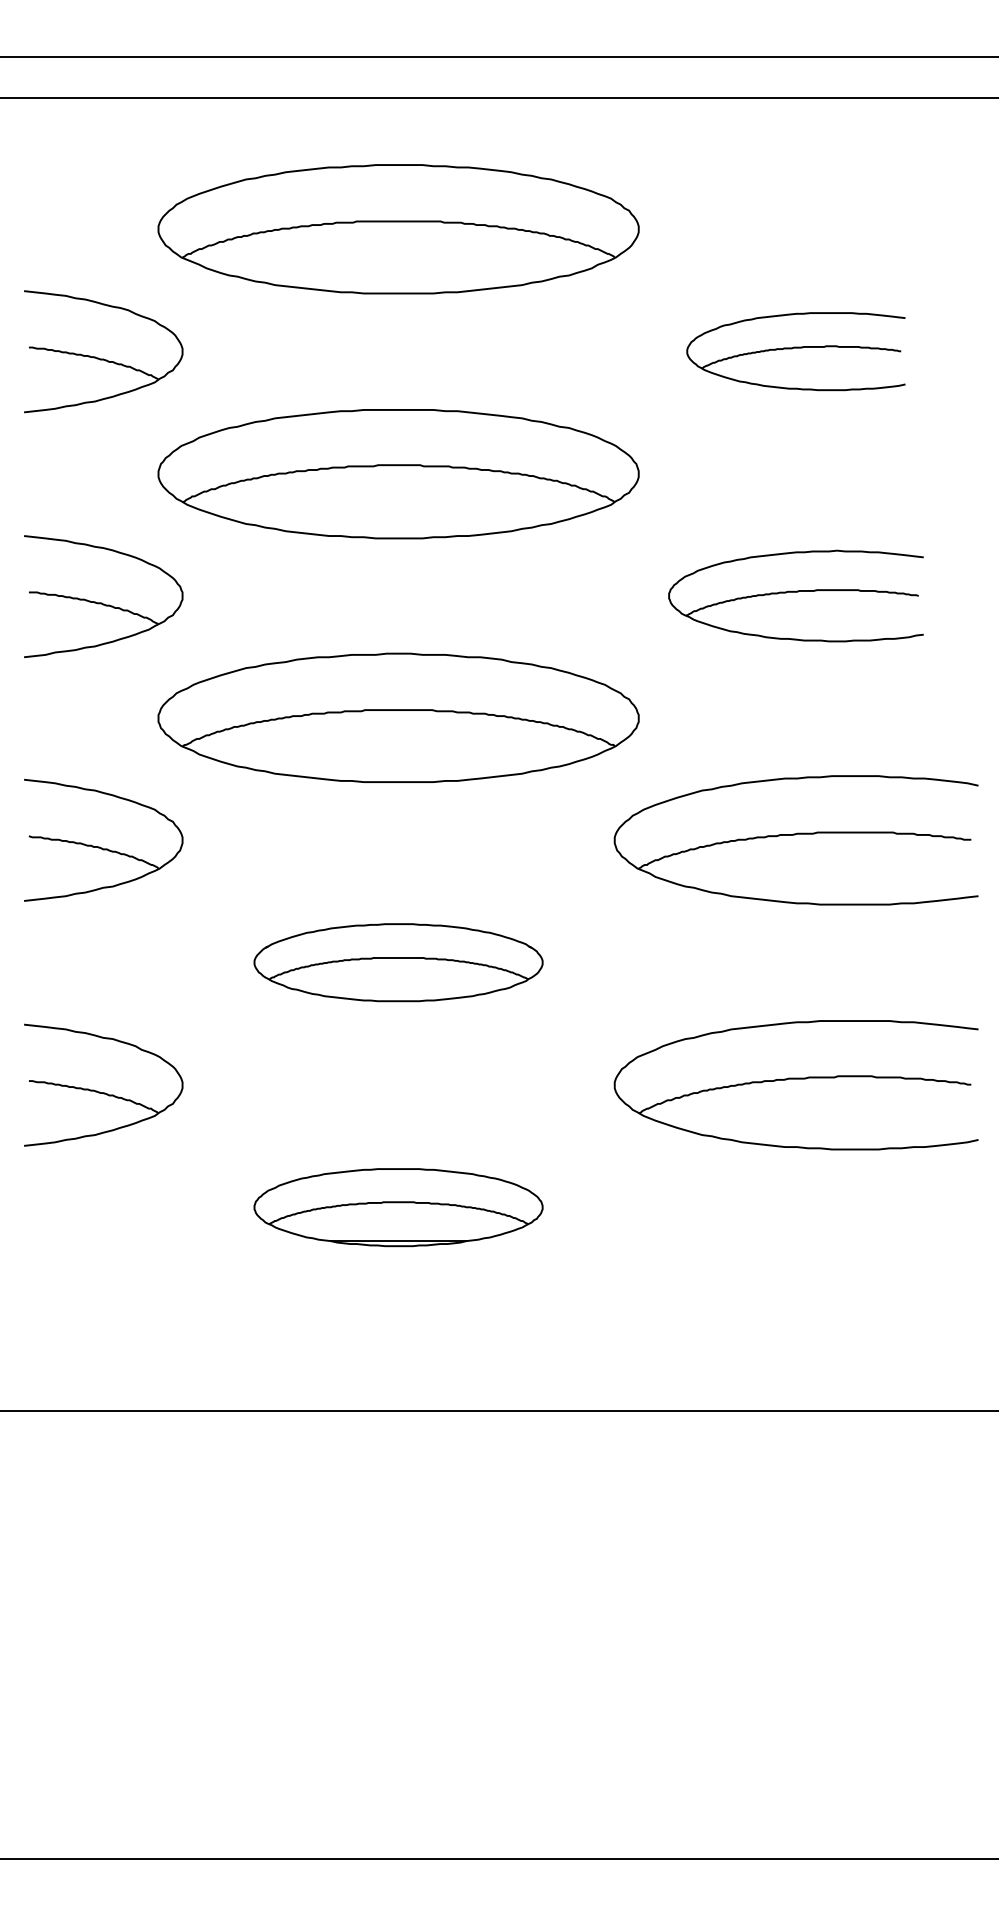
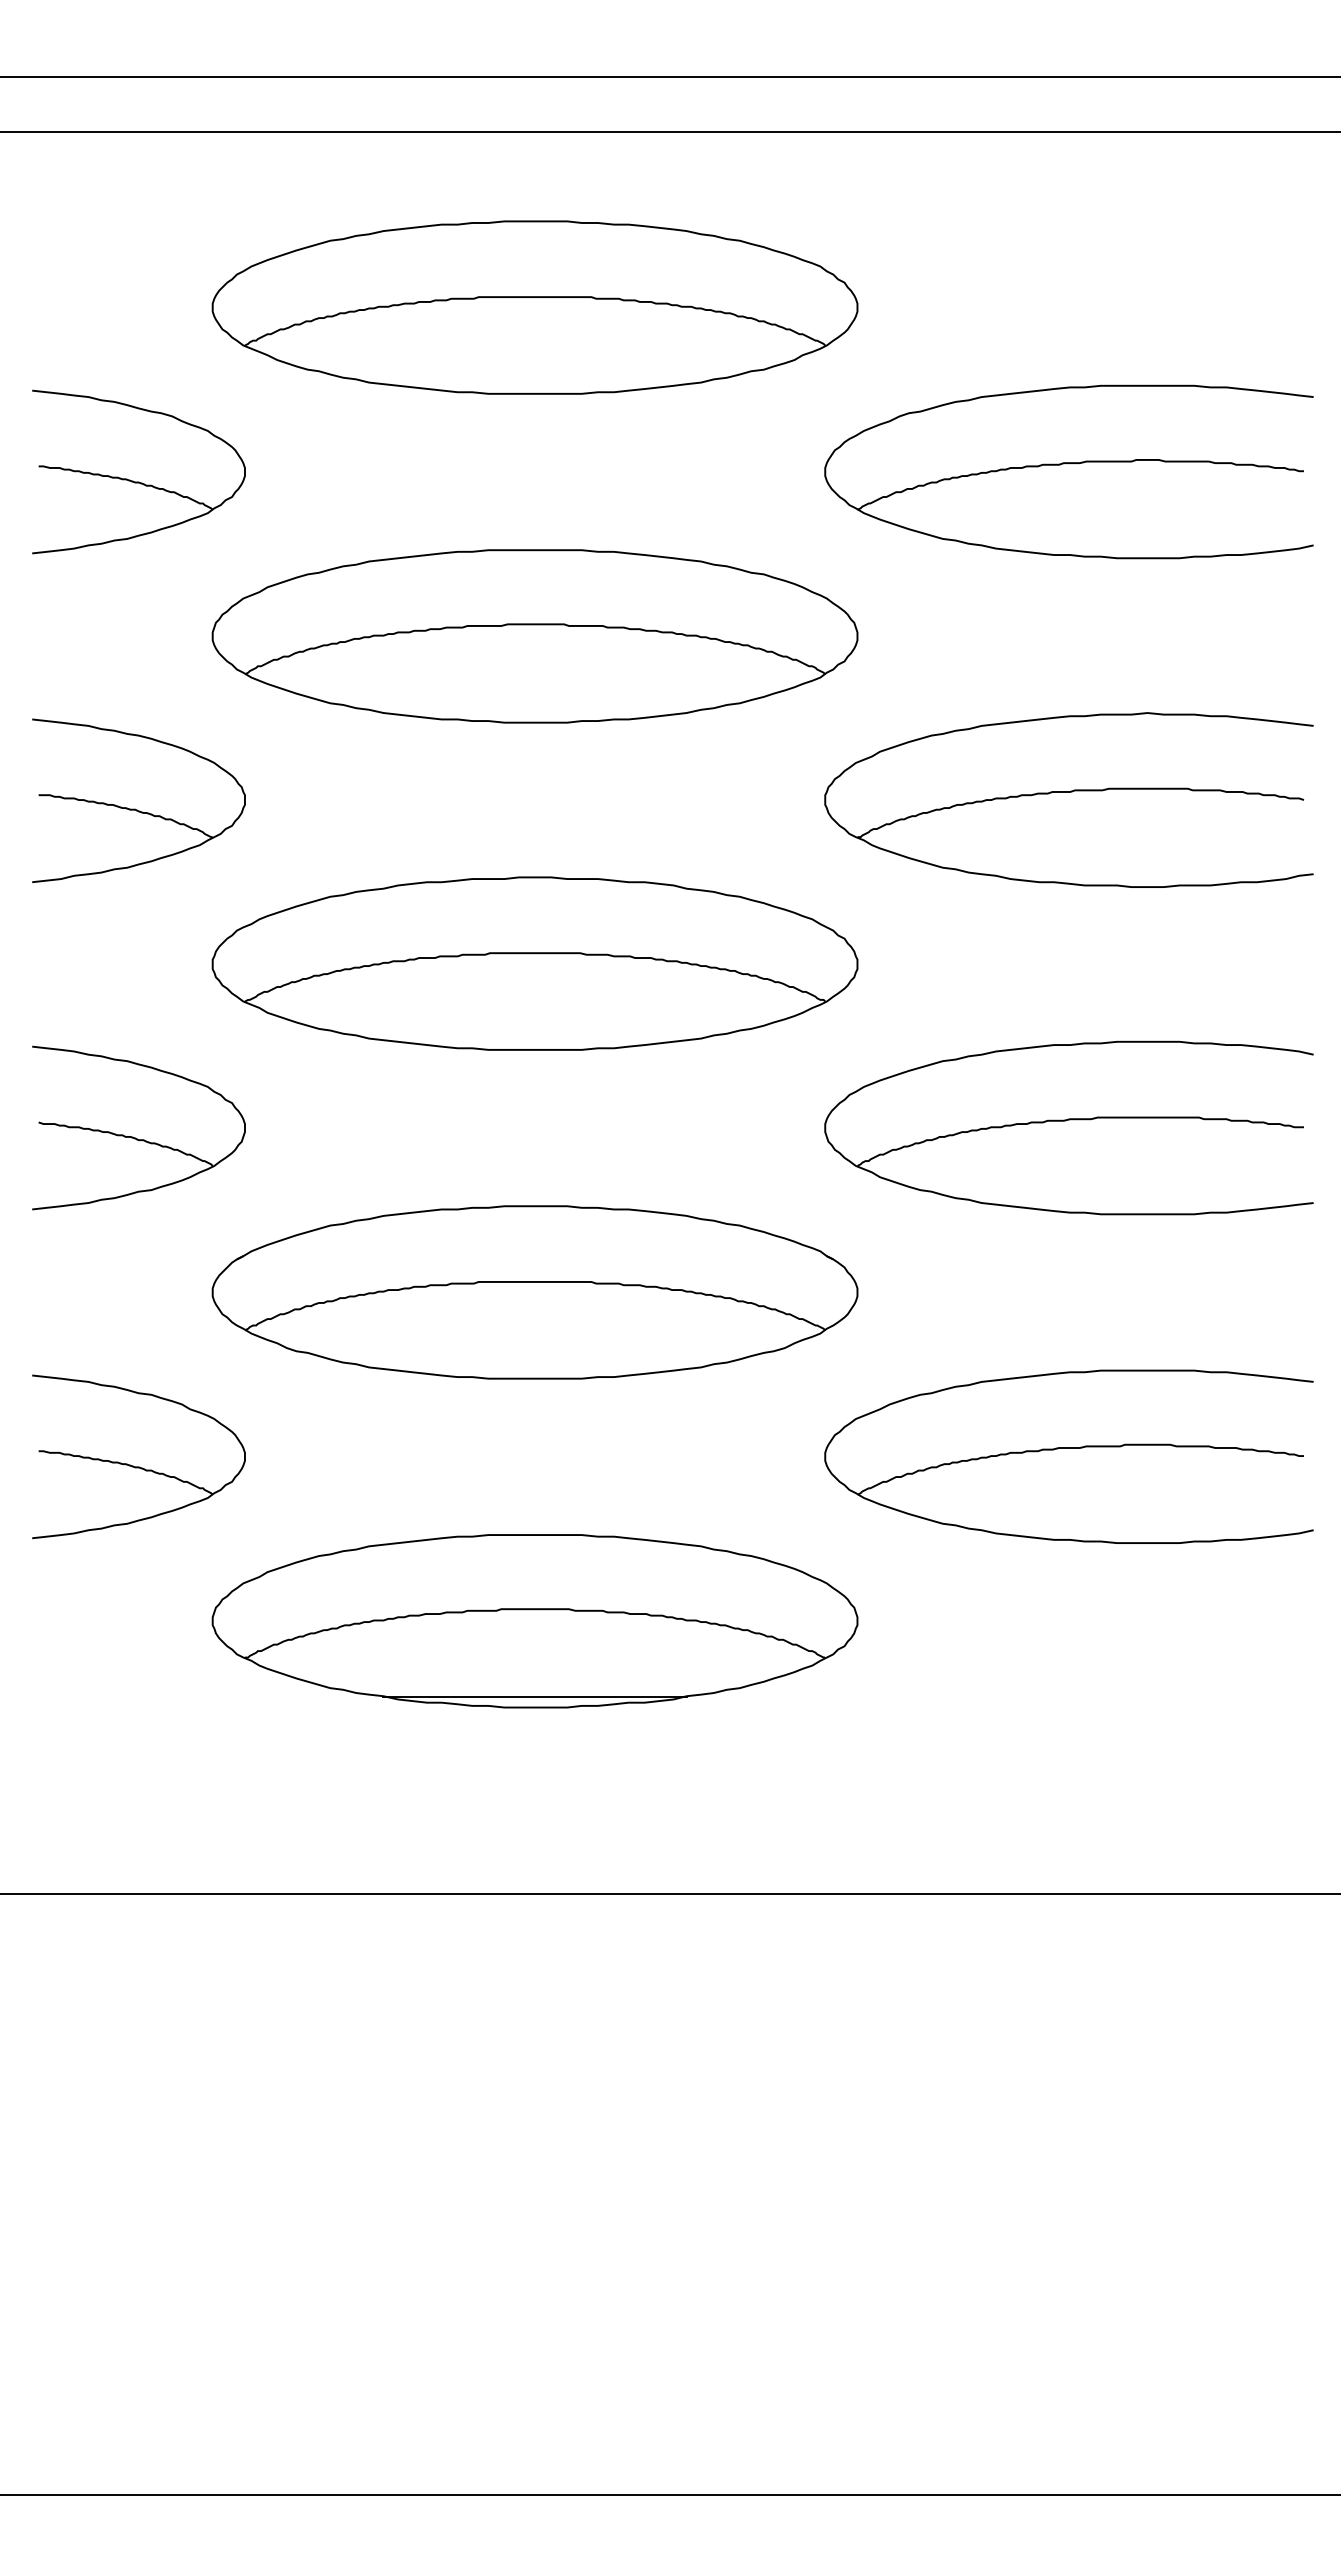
part: (795, 351) -> (1067, 471), size x1.67
part: (795, 595) -> (1067, 799), size x1.43
part: (398, 962) -> (534, 1292), size x1.67
part: (398, 1207) -> (534, 1620), size x1.67

